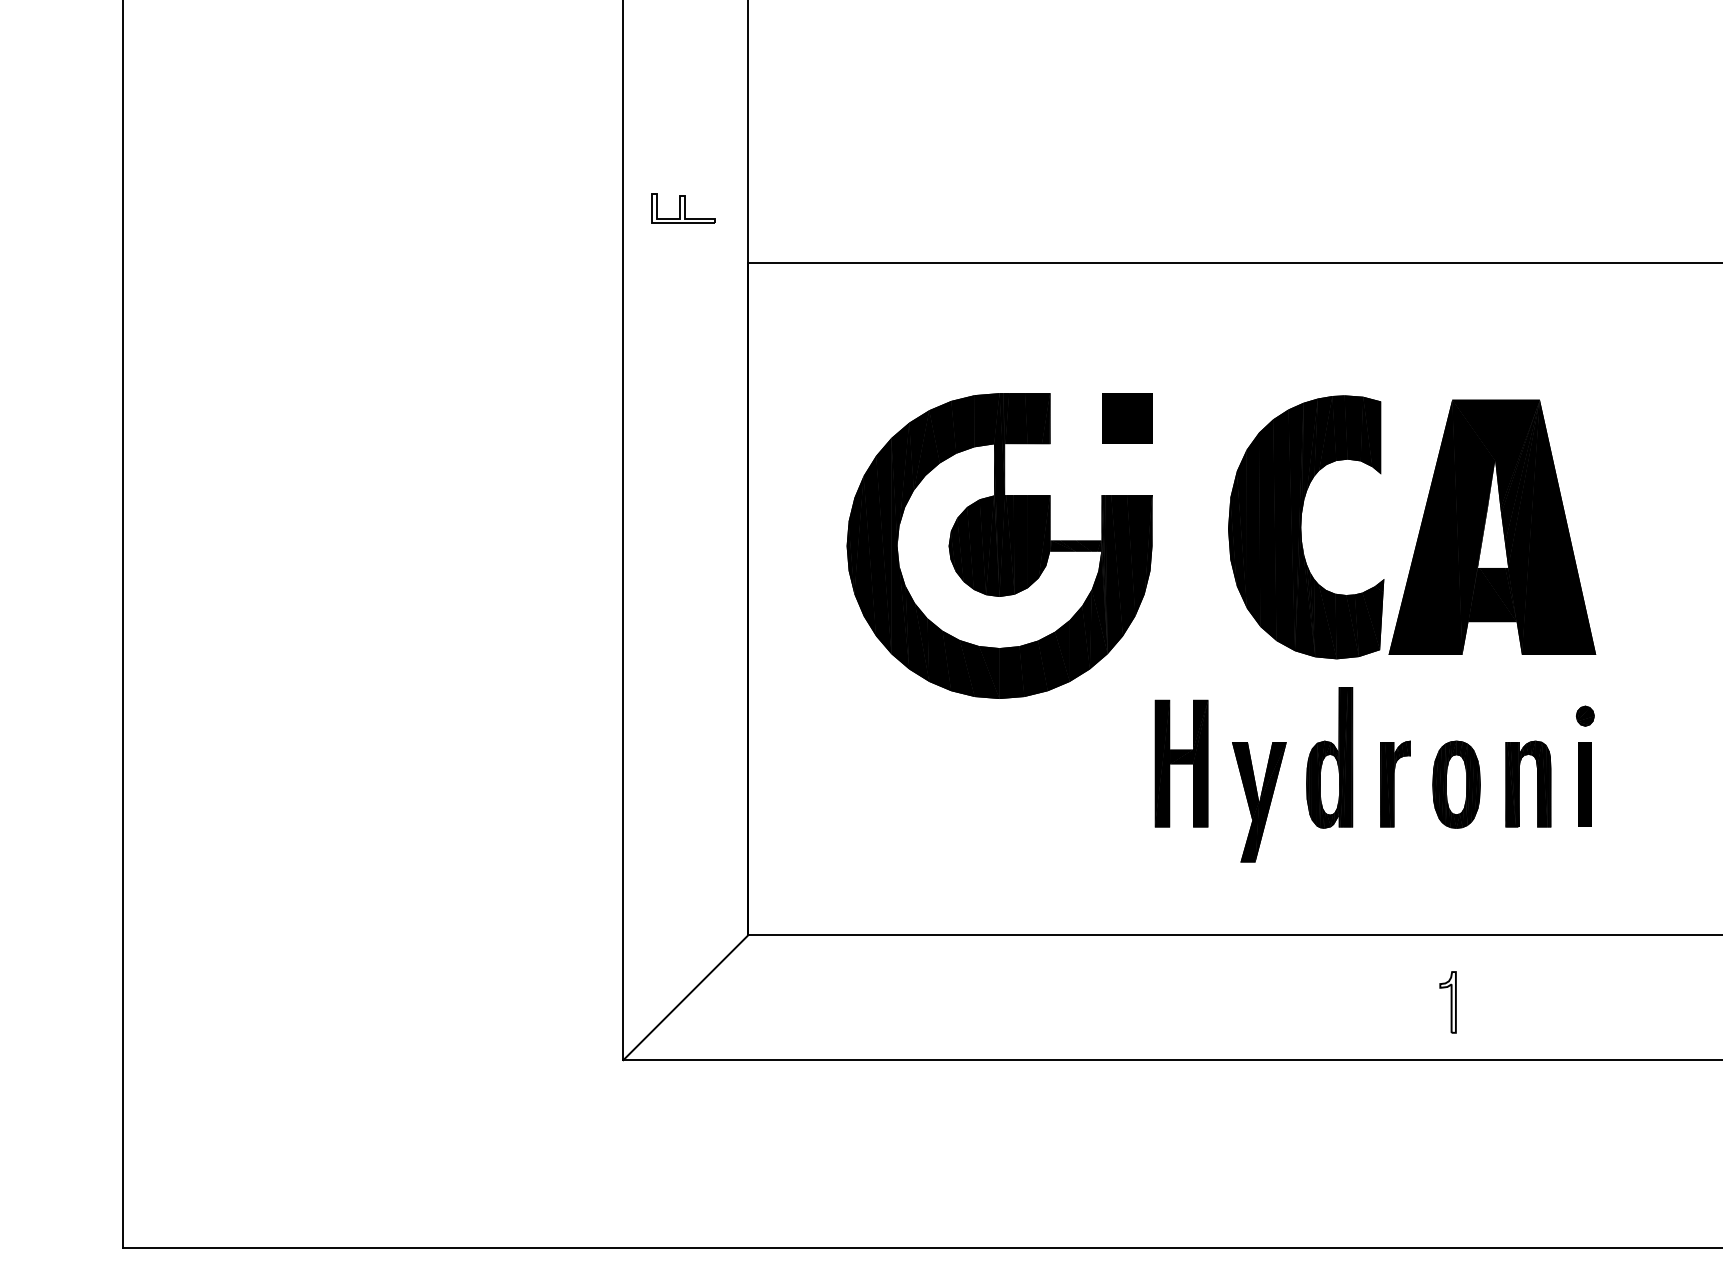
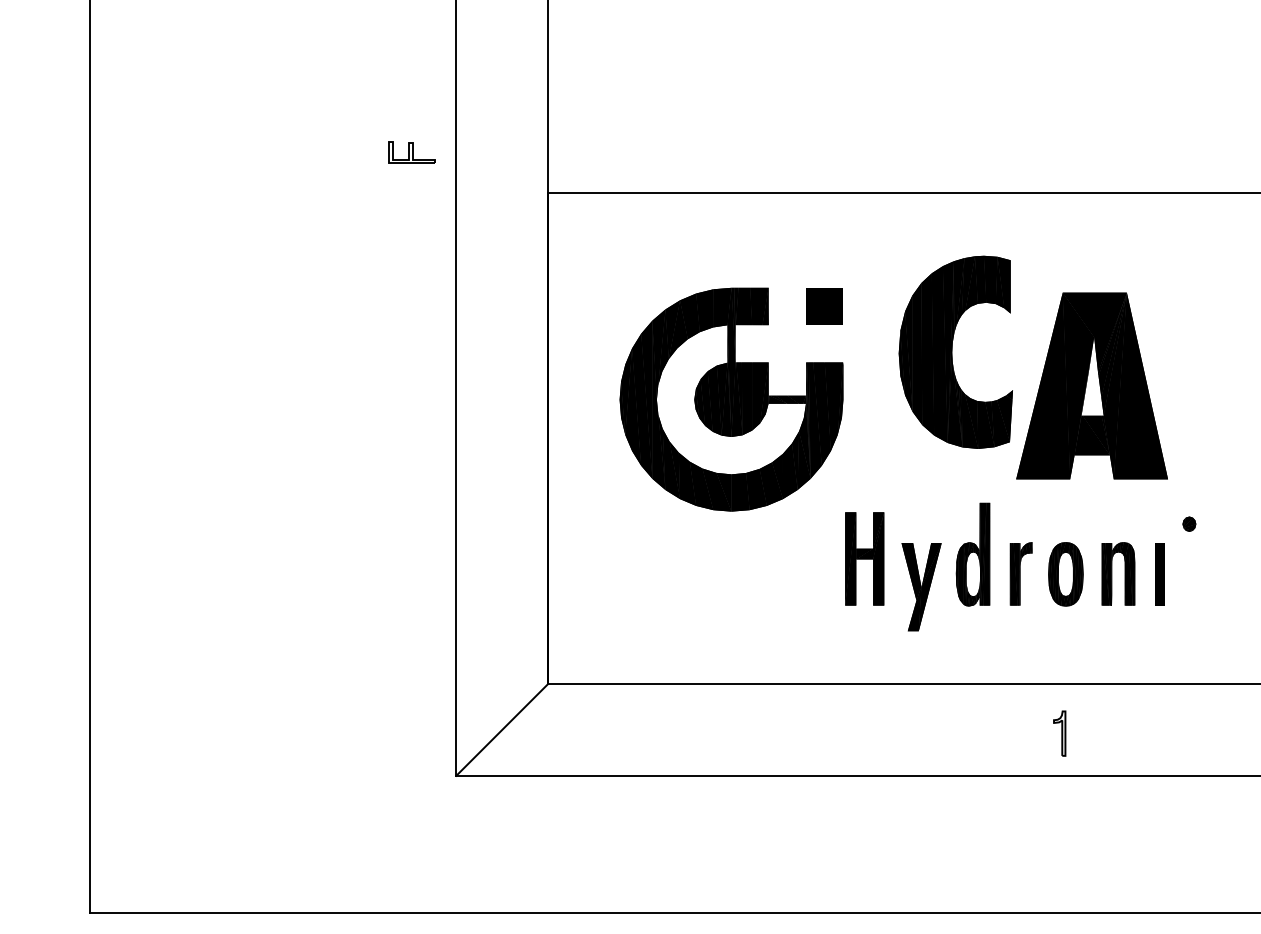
part: (683, 208) -> (411, 152), moved
part: (1306, 527) -> (956, 352), moved
part: (1584, 715) -> (1188, 523), moved

